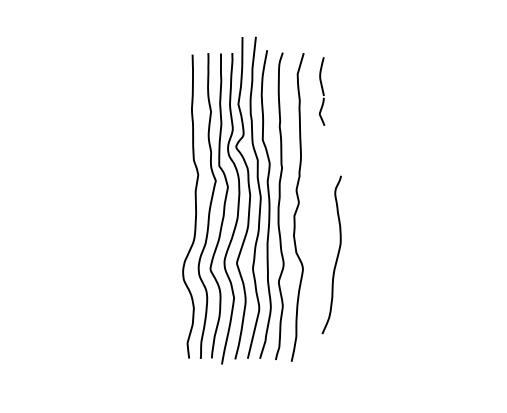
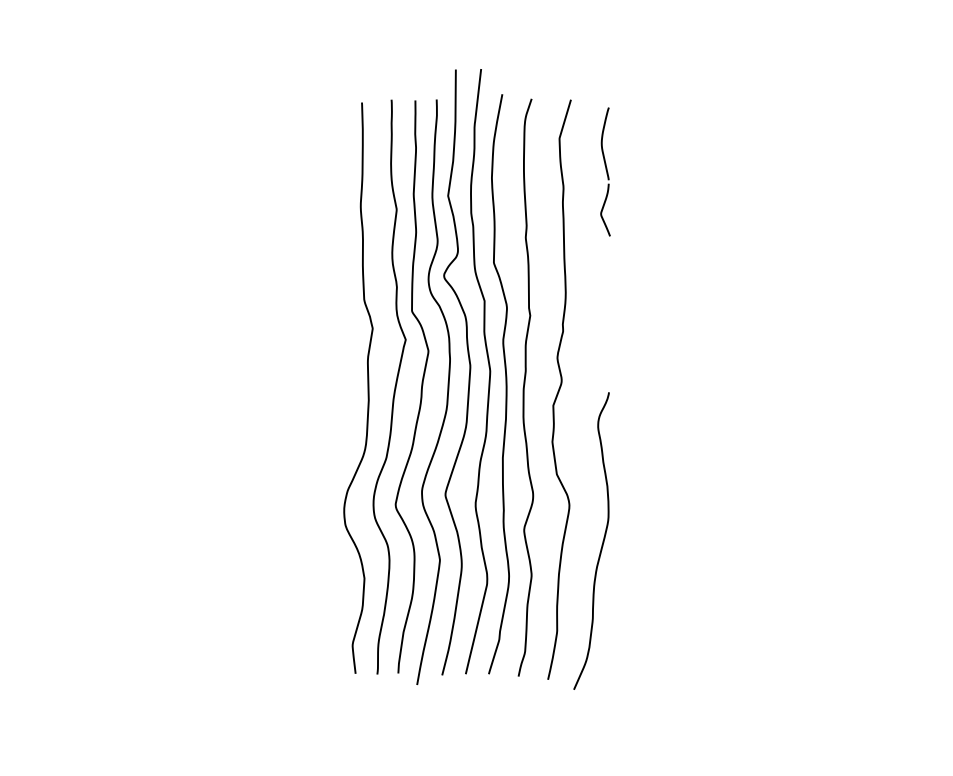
curve: (336, 256) -> (600, 543), moved

